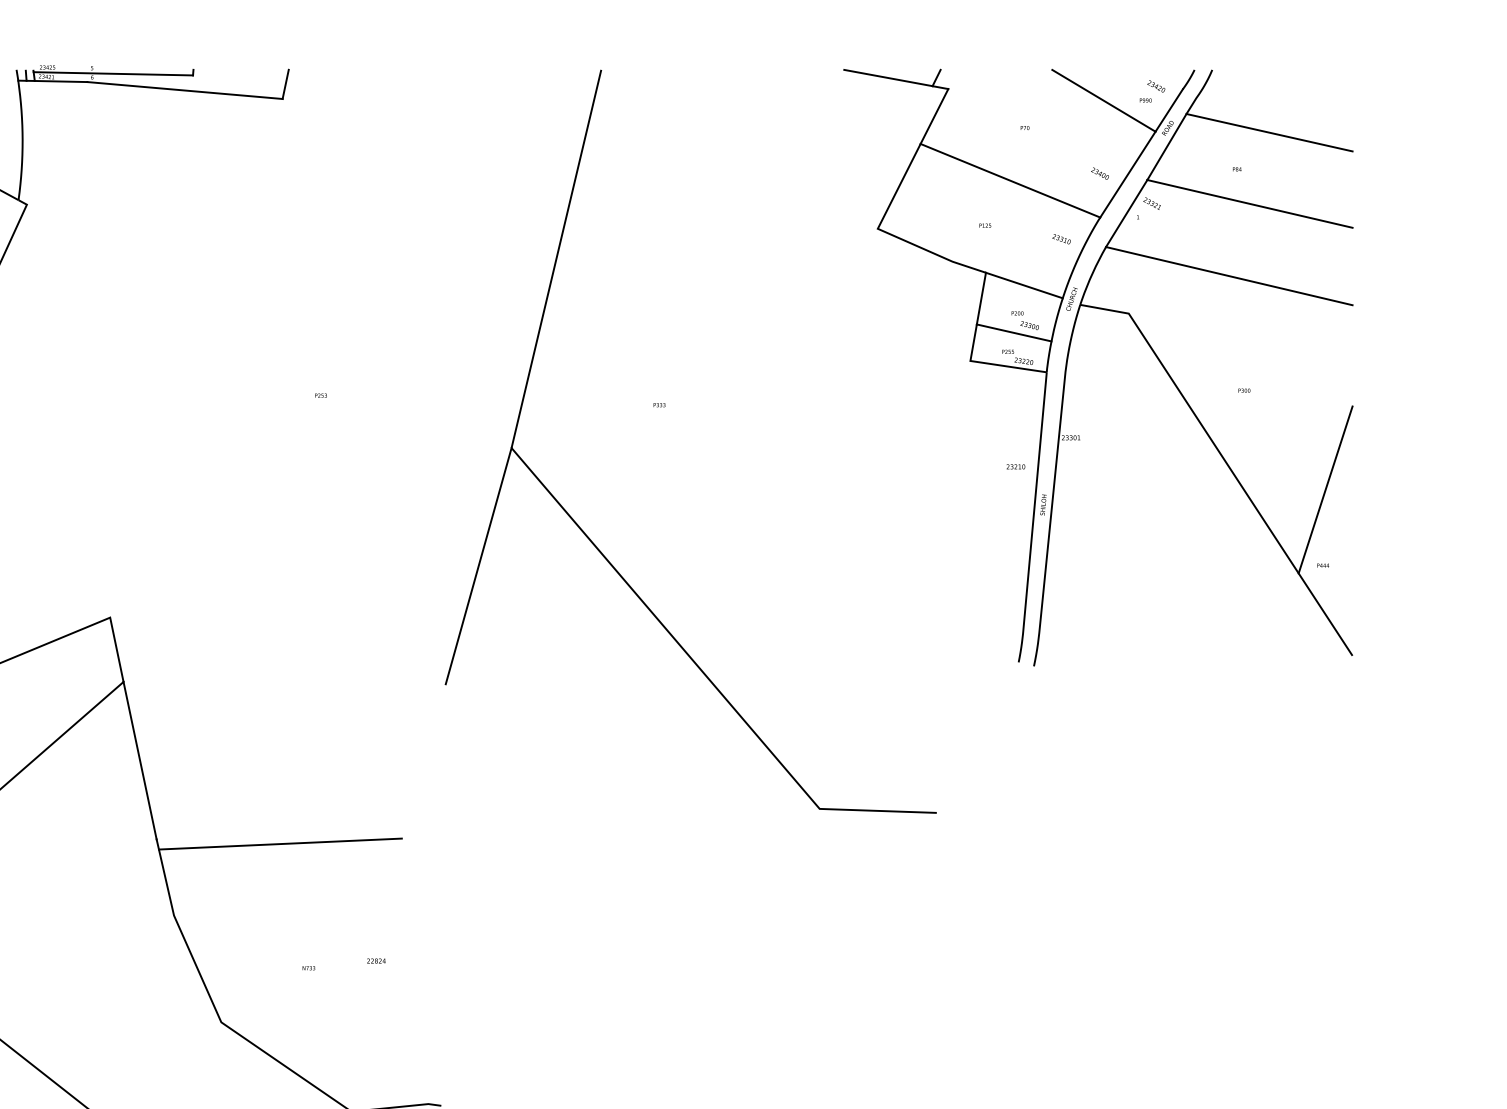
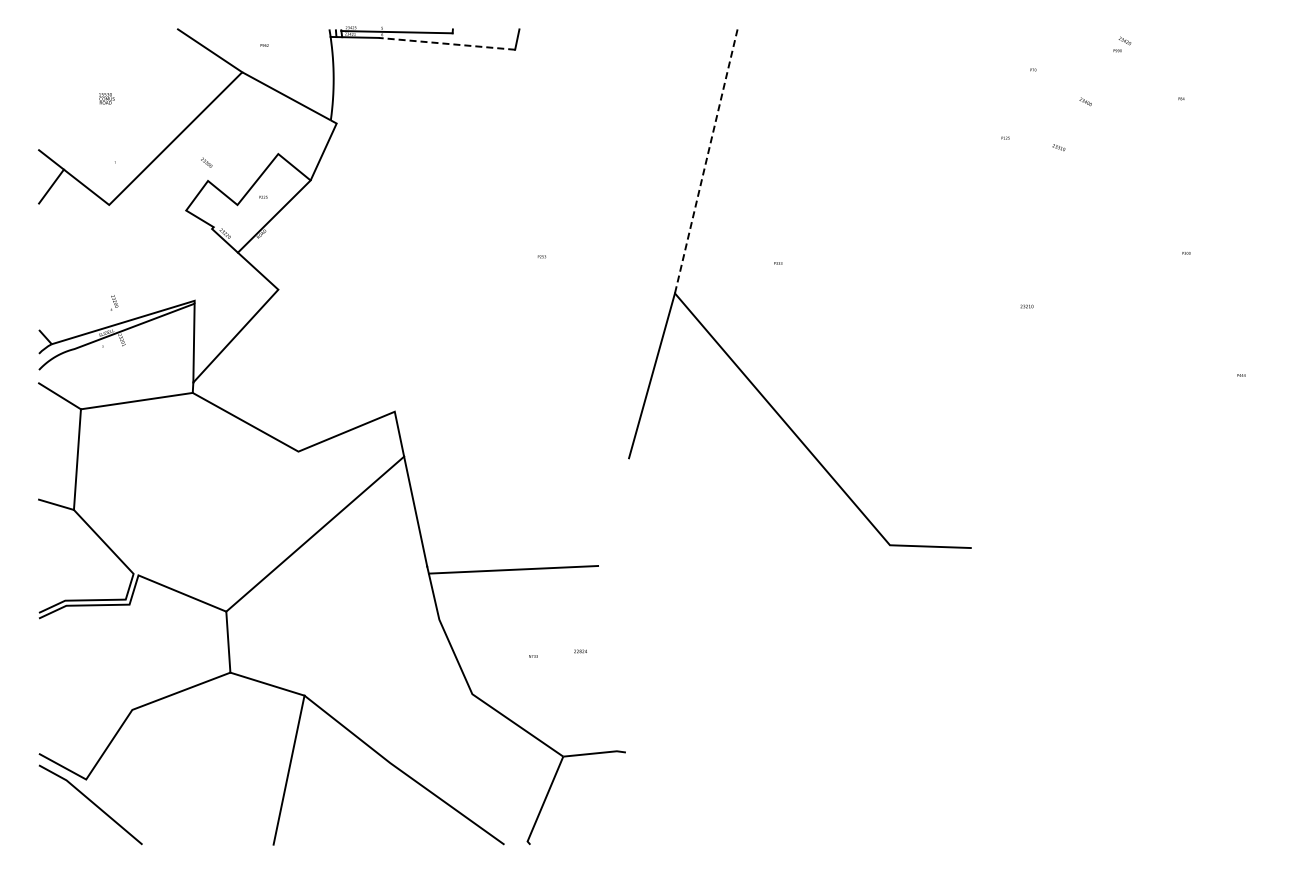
line: (184, 90) -> (446, 43), solid -> dashed
line: (556, 257) -> (706, 160), solid -> dashed
part: (1068, 365) -> (1063, 235), removed

